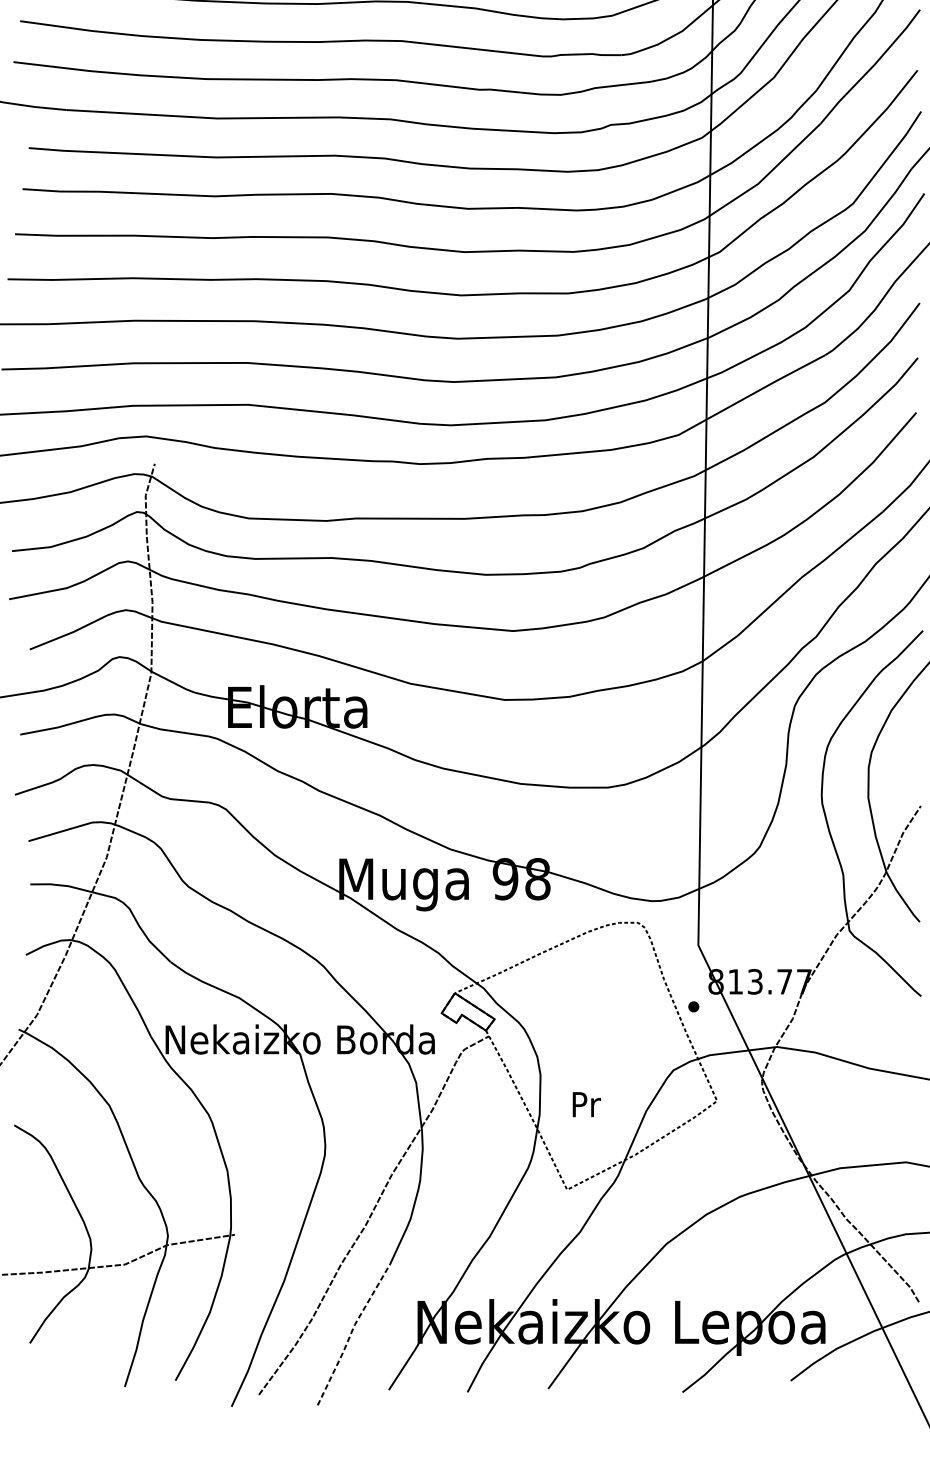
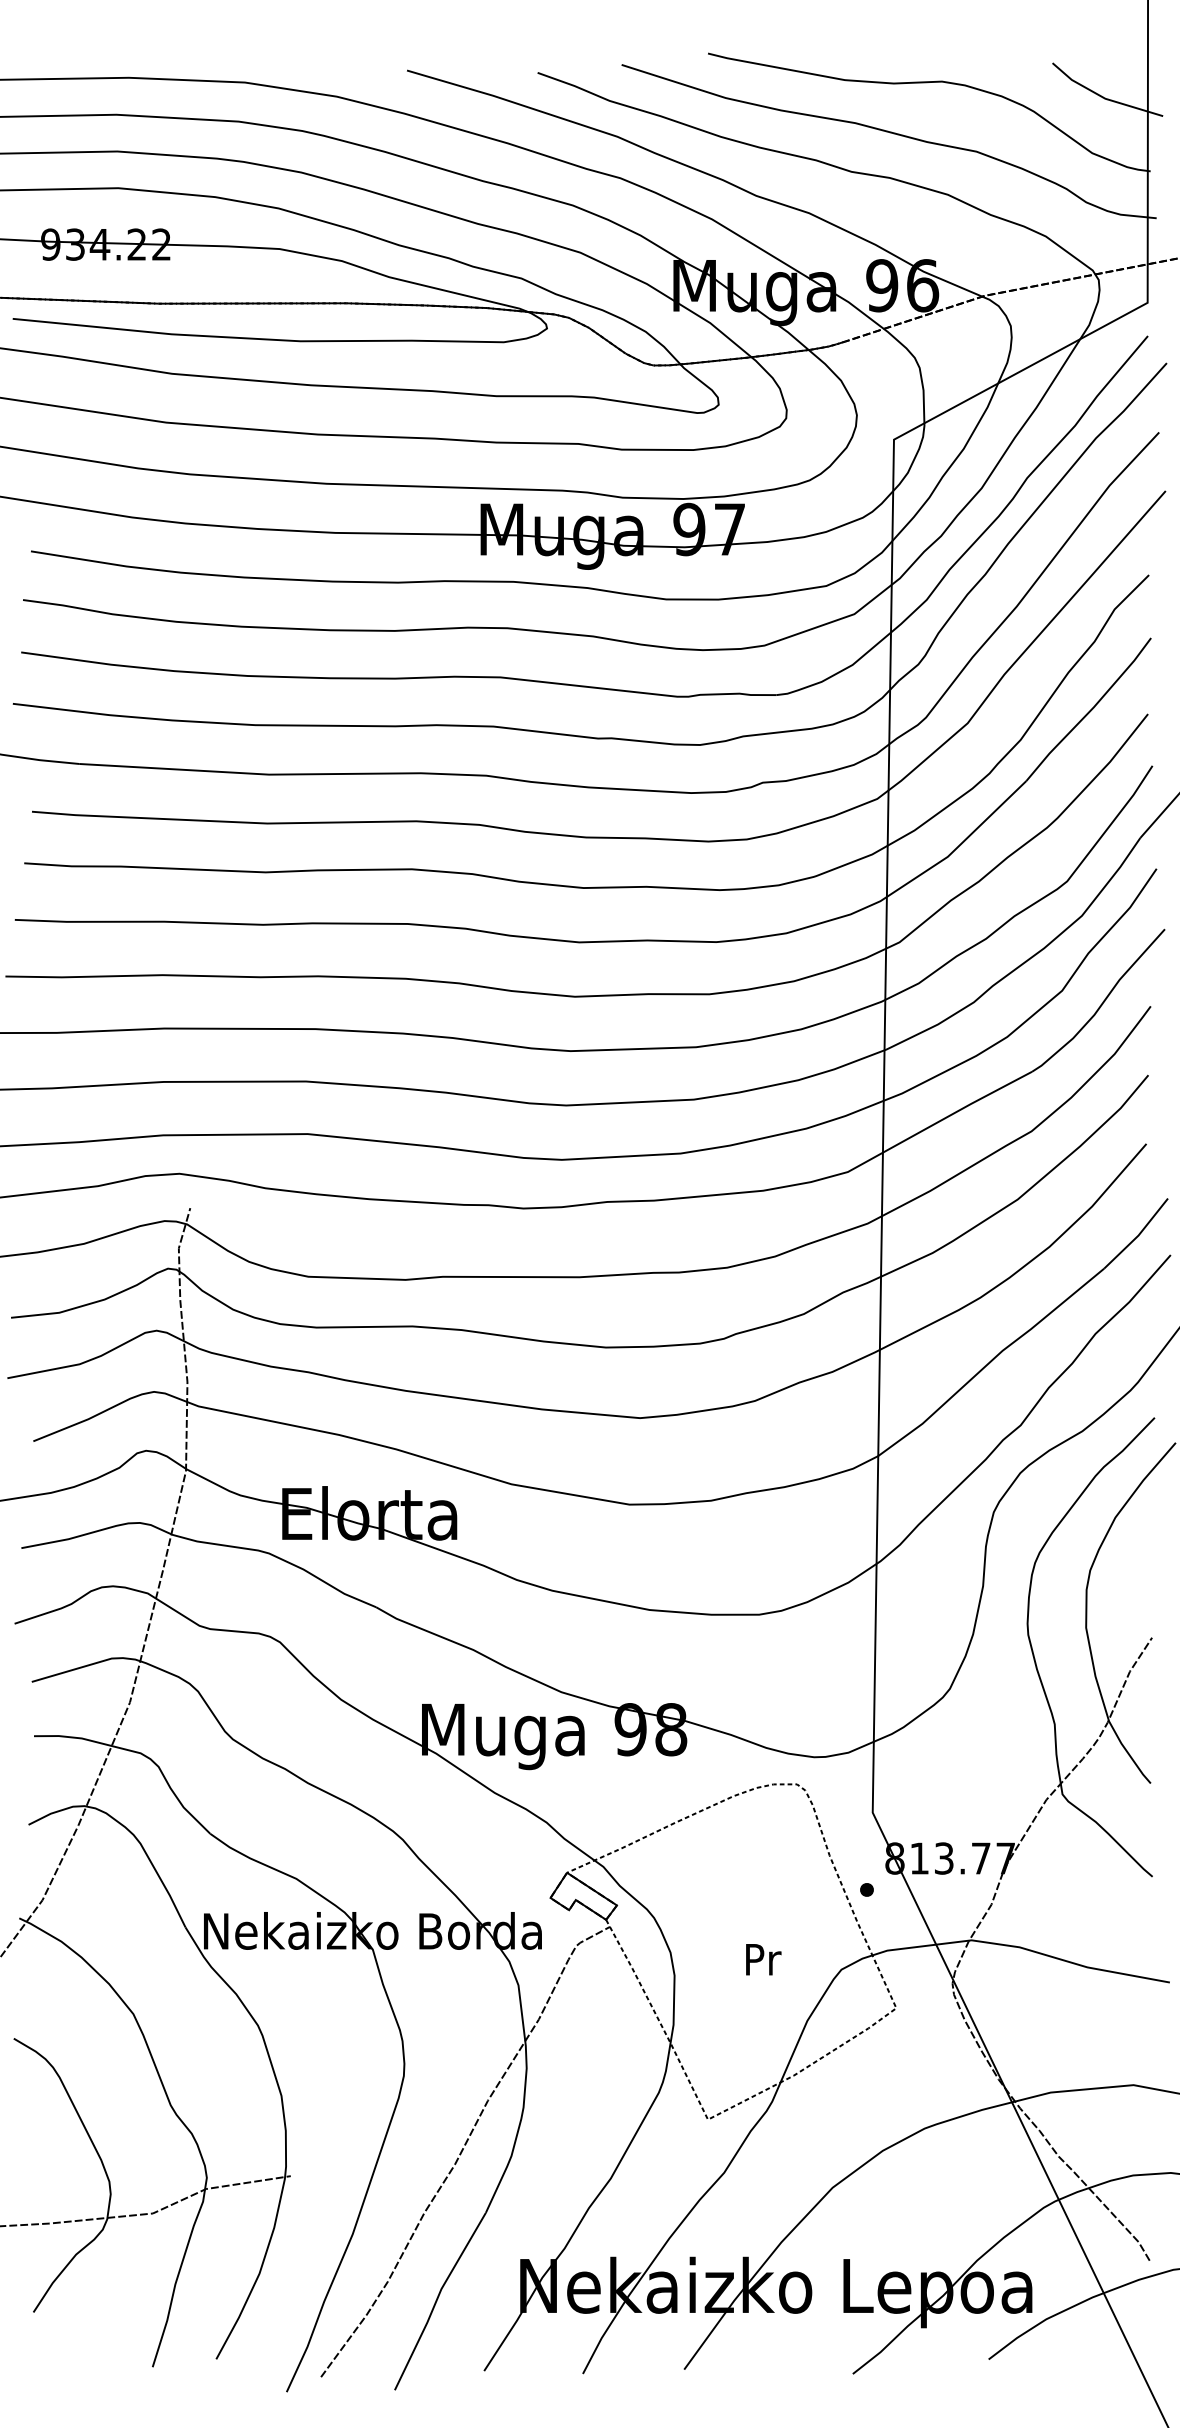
text: (586, 1104) -> (763, 1959), moved
line: (350, 1333) -> (436, 2299), dashed -> solid

